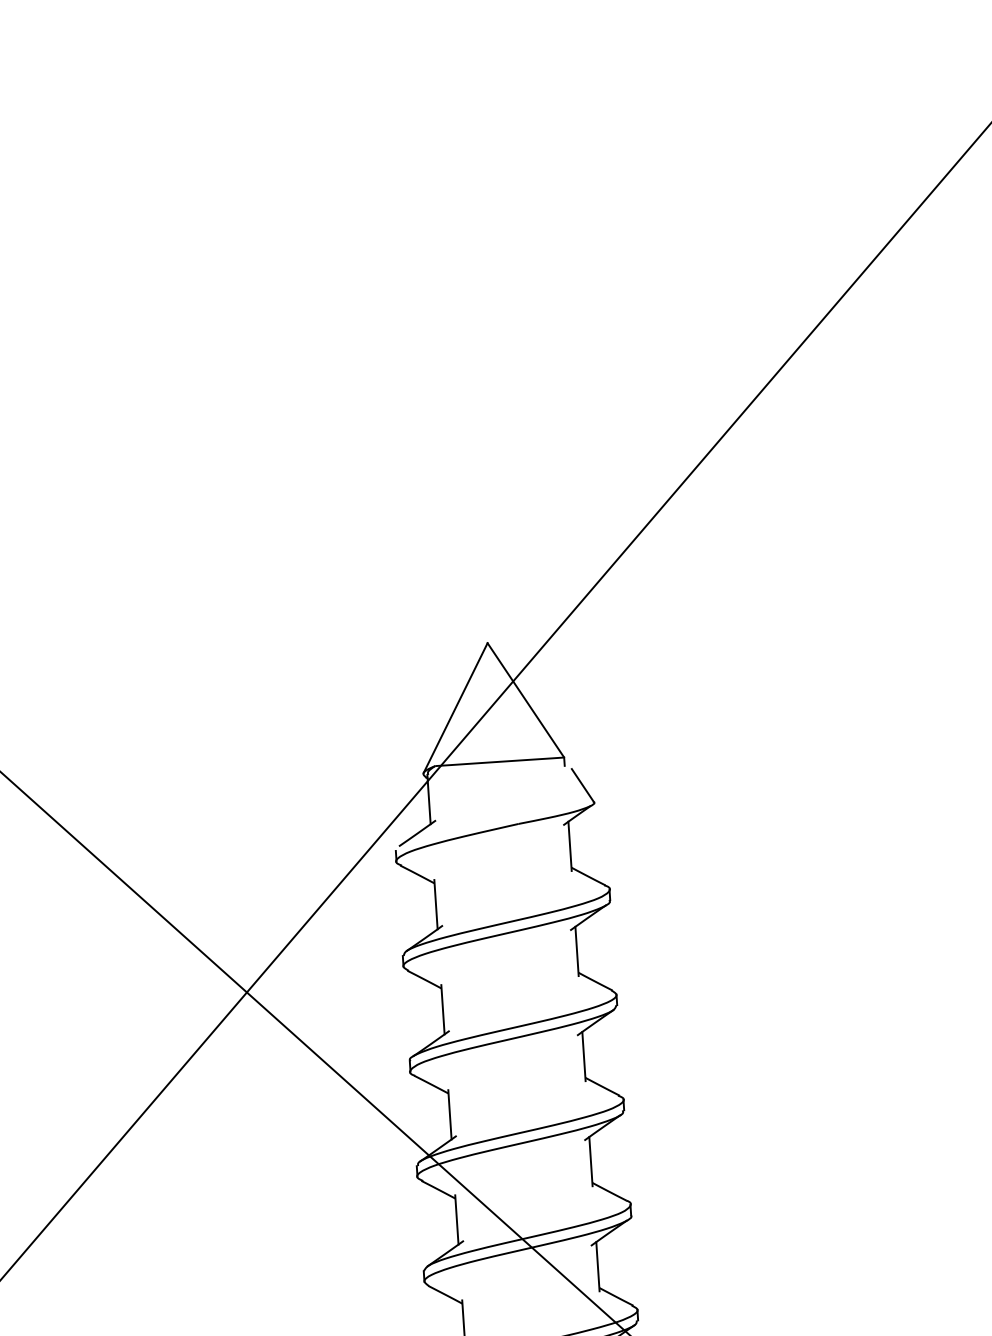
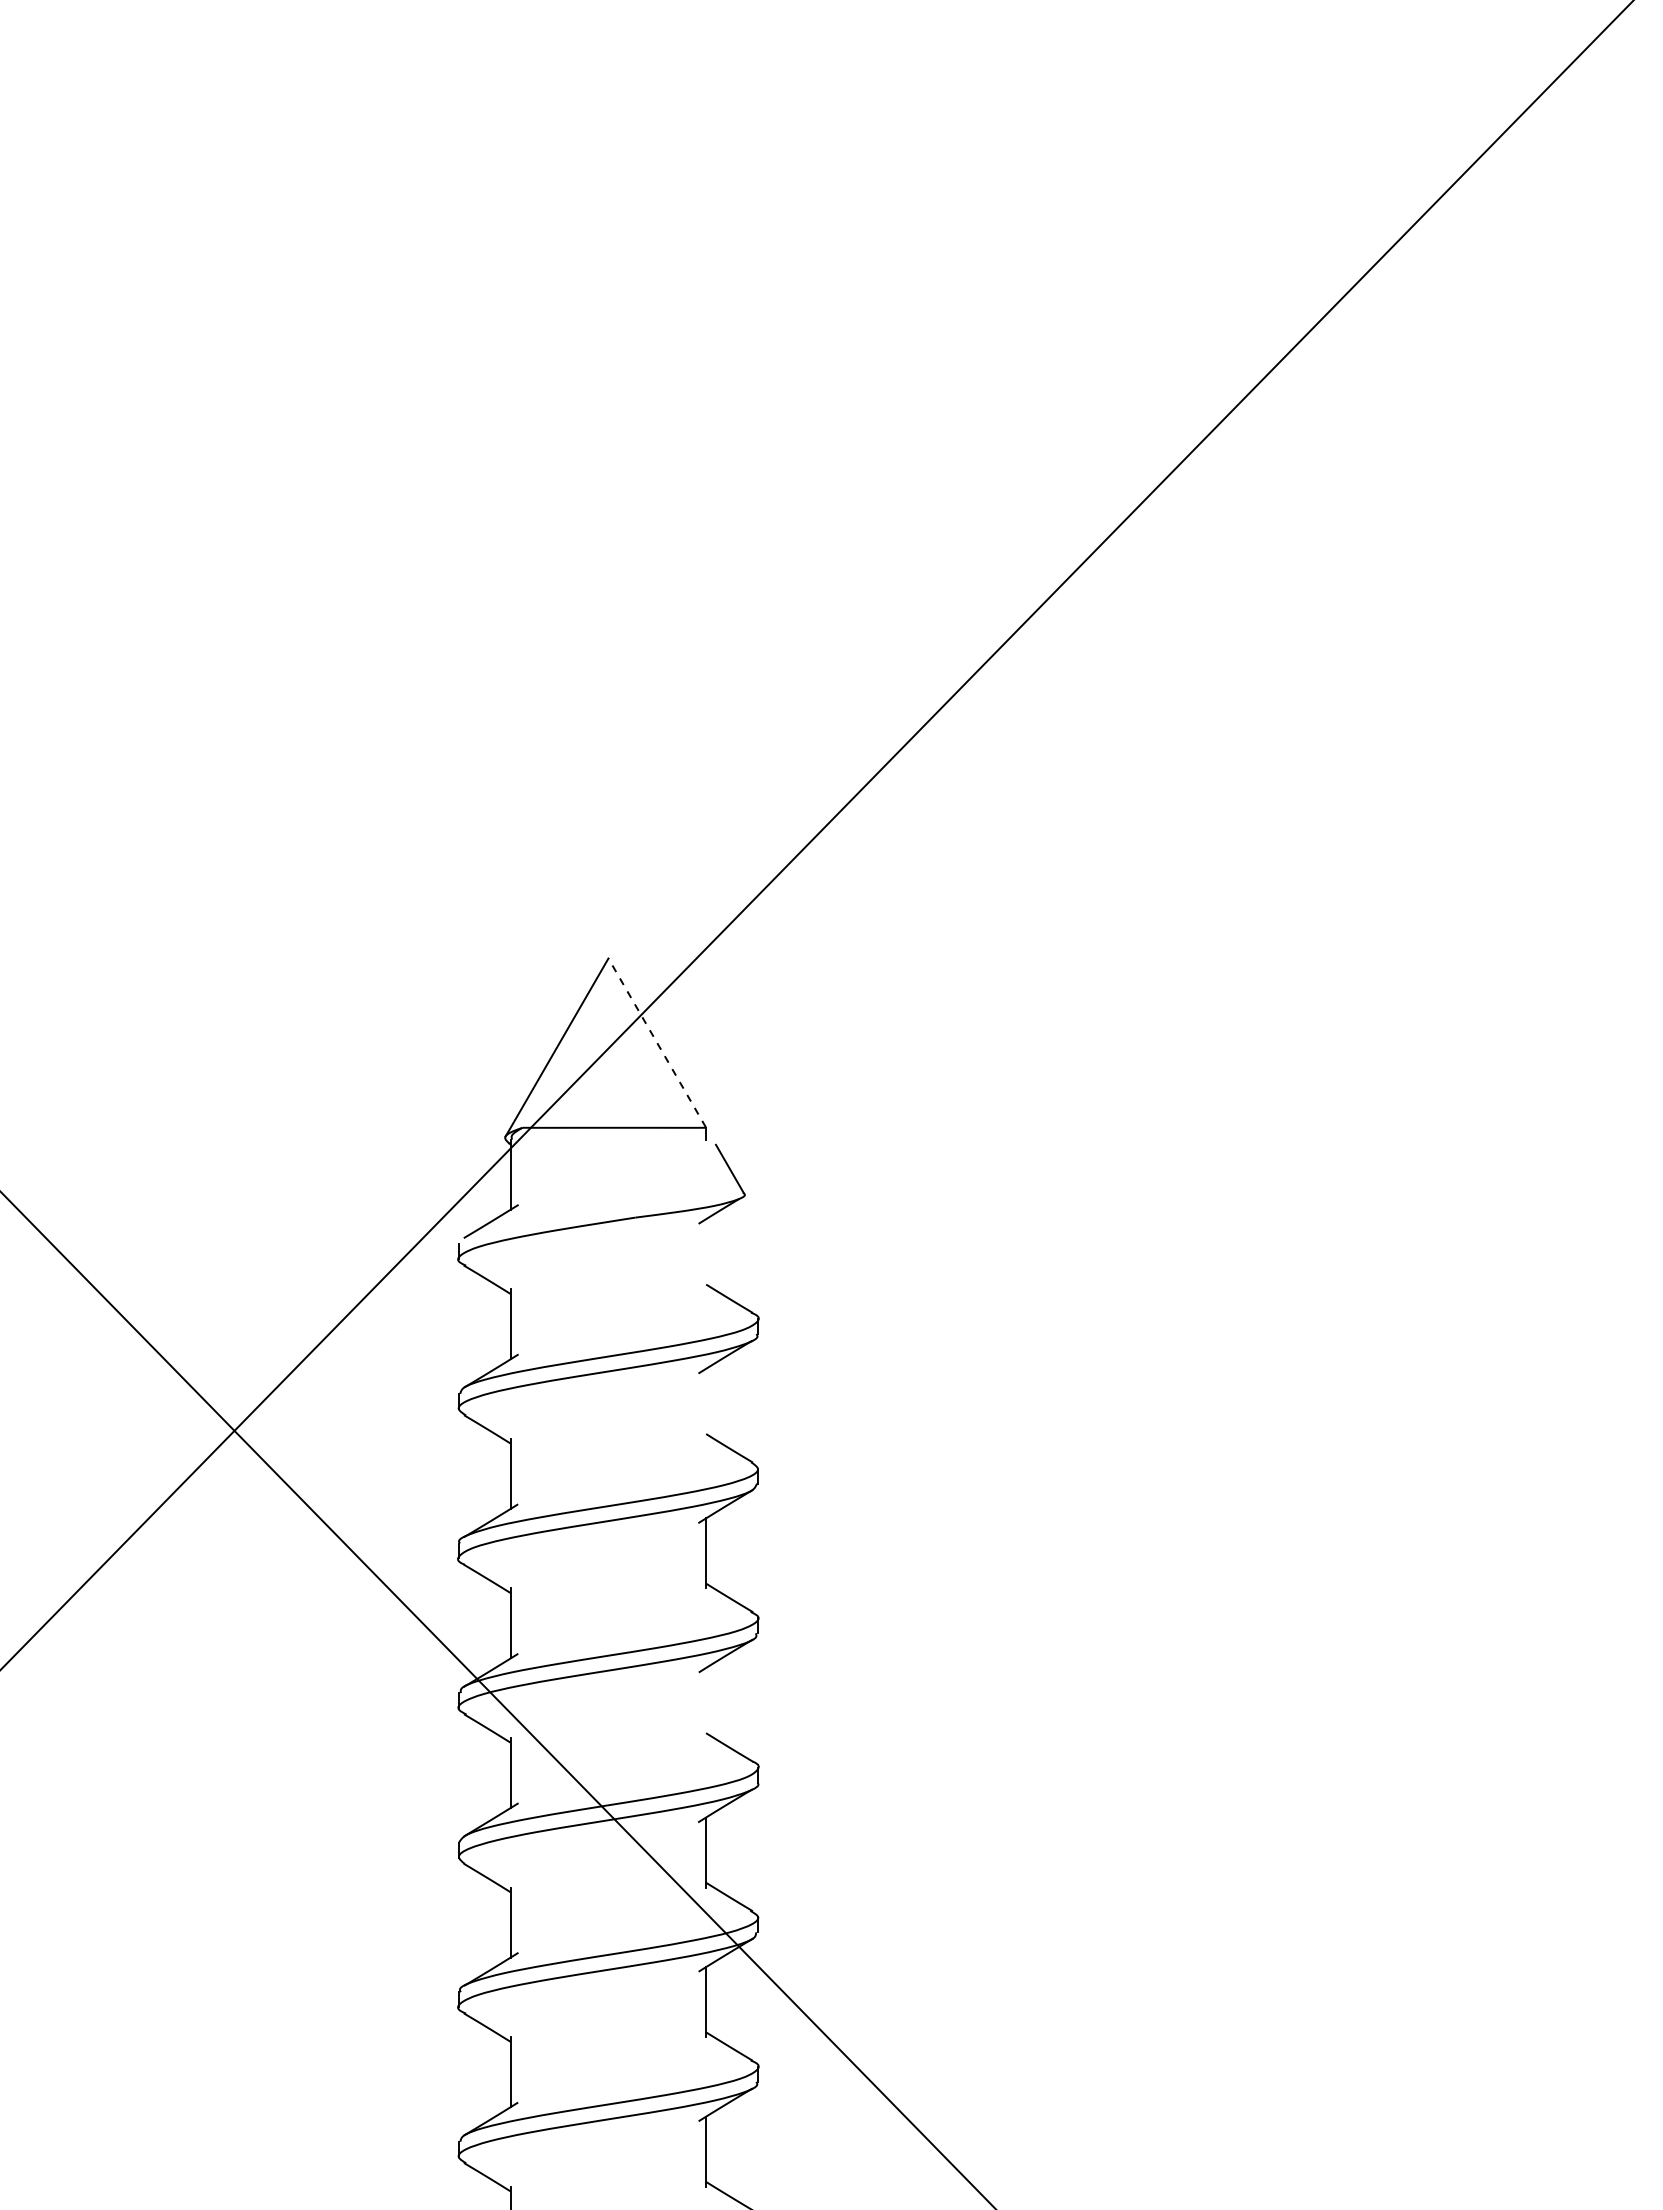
line: (525, 699) -> (657, 1042), solid -> dashed
line: (570, 846) -> (706, 1254), removed
line: (577, 951) -> (706, 1403), removed
line: (591, 1161) -> (706, 1702), removed

